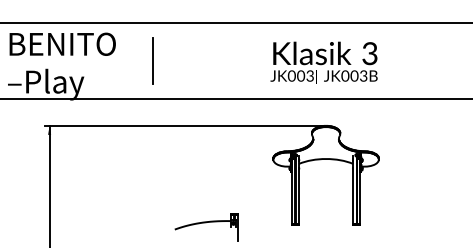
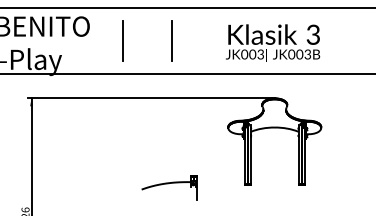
line: (208, 60) -> (171, 40), added

